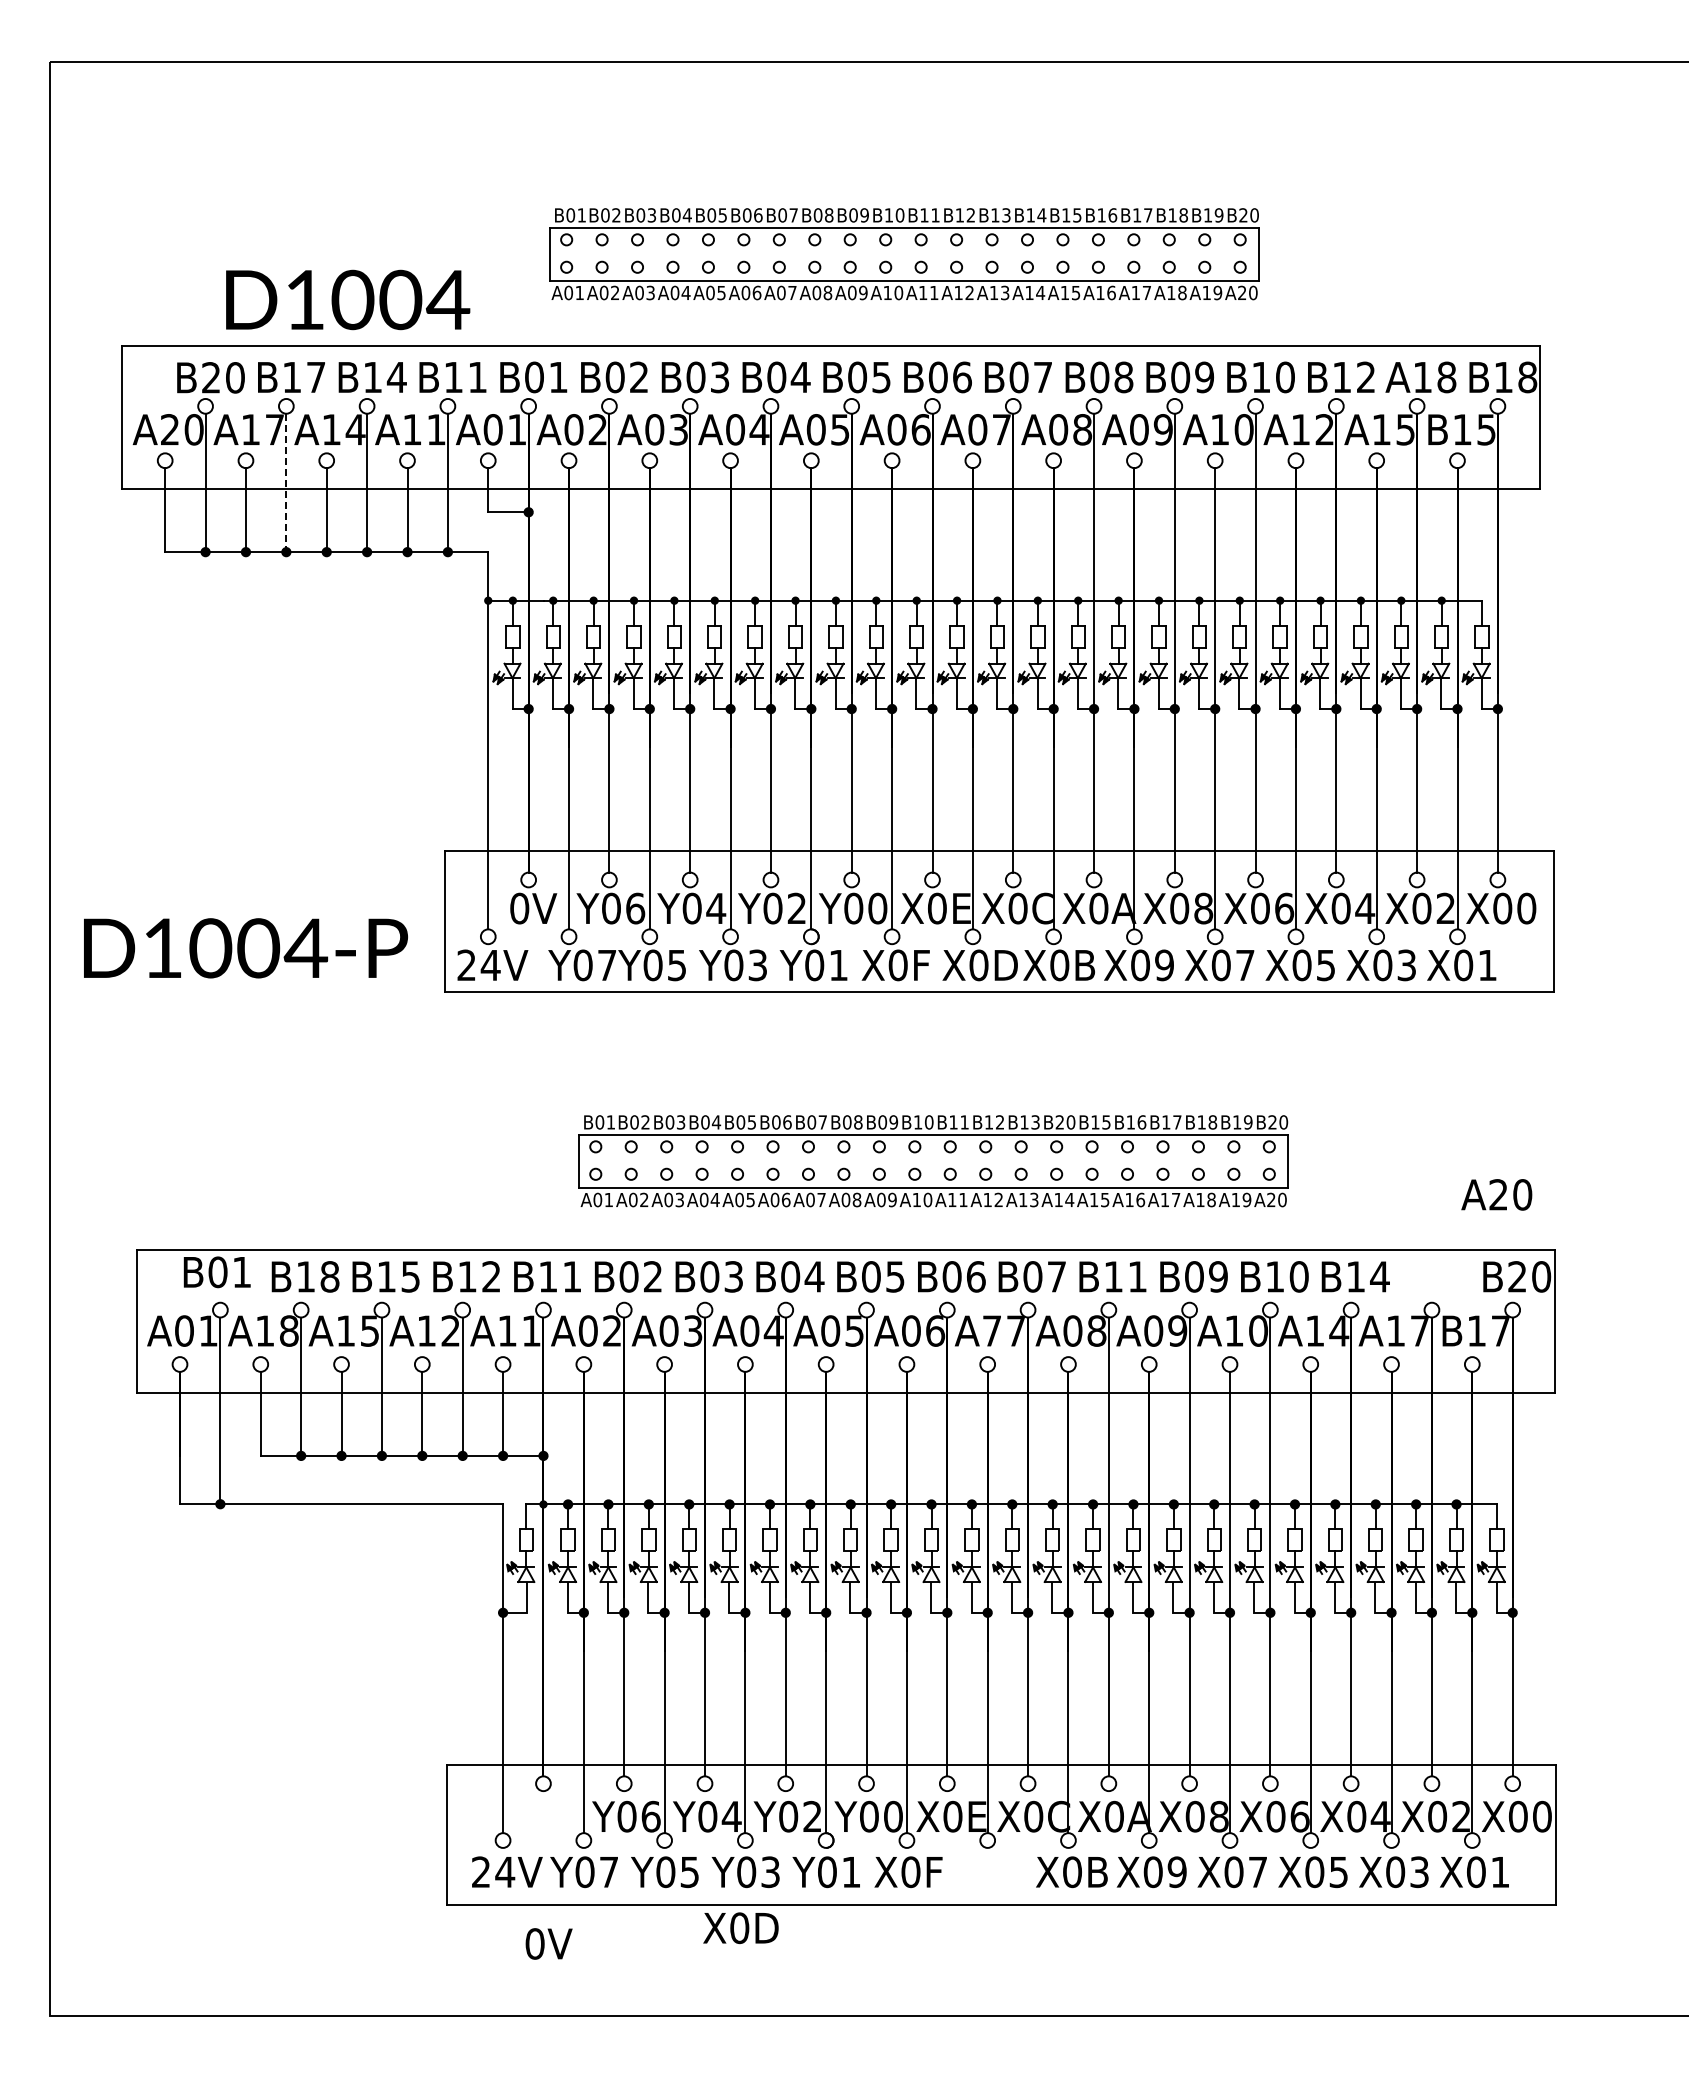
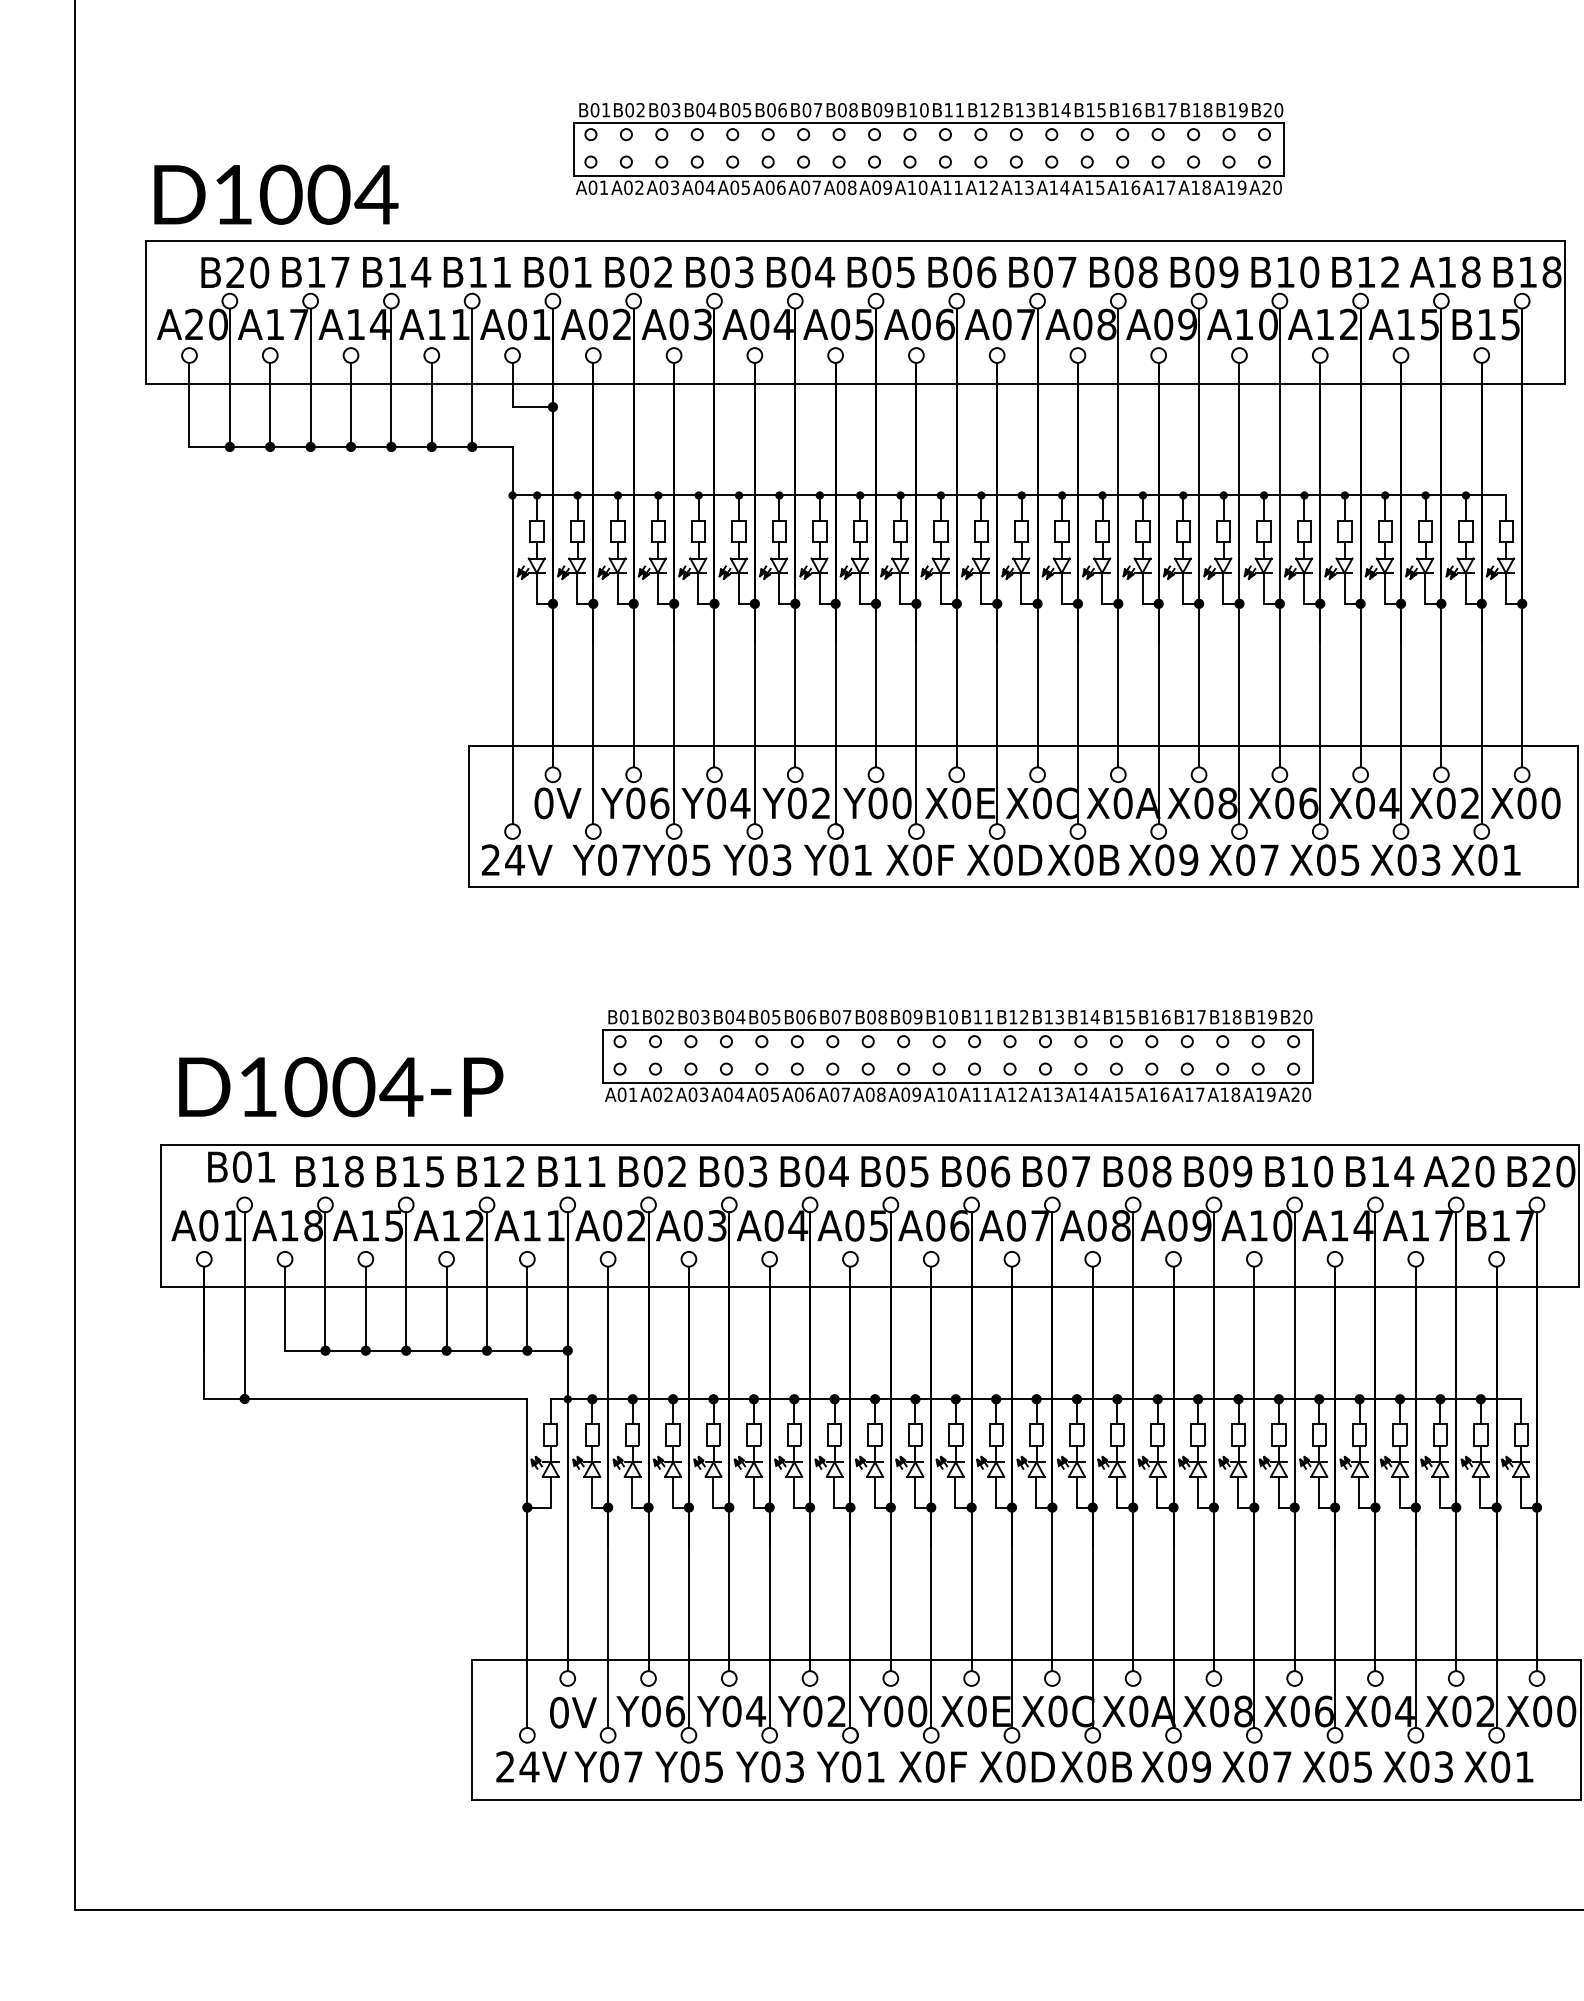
text: (348, 299) -> (276, 194), moved
line: (286, 483) -> (310, 378), dashed -> solid
text: (245, 948) -> (340, 1087), moved
text: (1065, 1122) -> (1089, 1017), B20 -> B14
text: (1496, 1194) -> (1458, 1171), moved
text: (1125, 1276) -> (1149, 1171), B11 -> B08
text: (991, 1330) -> (1015, 1225), A77 -> A07
text: (740, 1928) -> (1016, 1767), moved
text: (548, 1943) -> (572, 1712), moved

